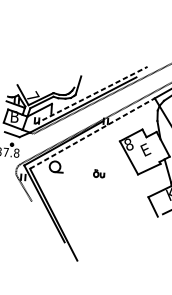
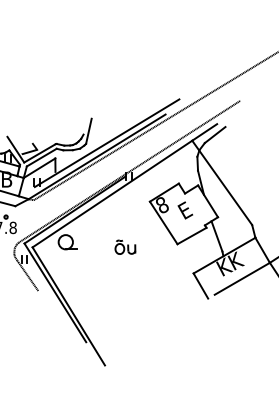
line: (91, 94) -> (107, 142), dashed -> solid
line: (92, 133) -> (112, 194), dashed -> solid
part: (99, 173) -> (125, 246), size x1.43

